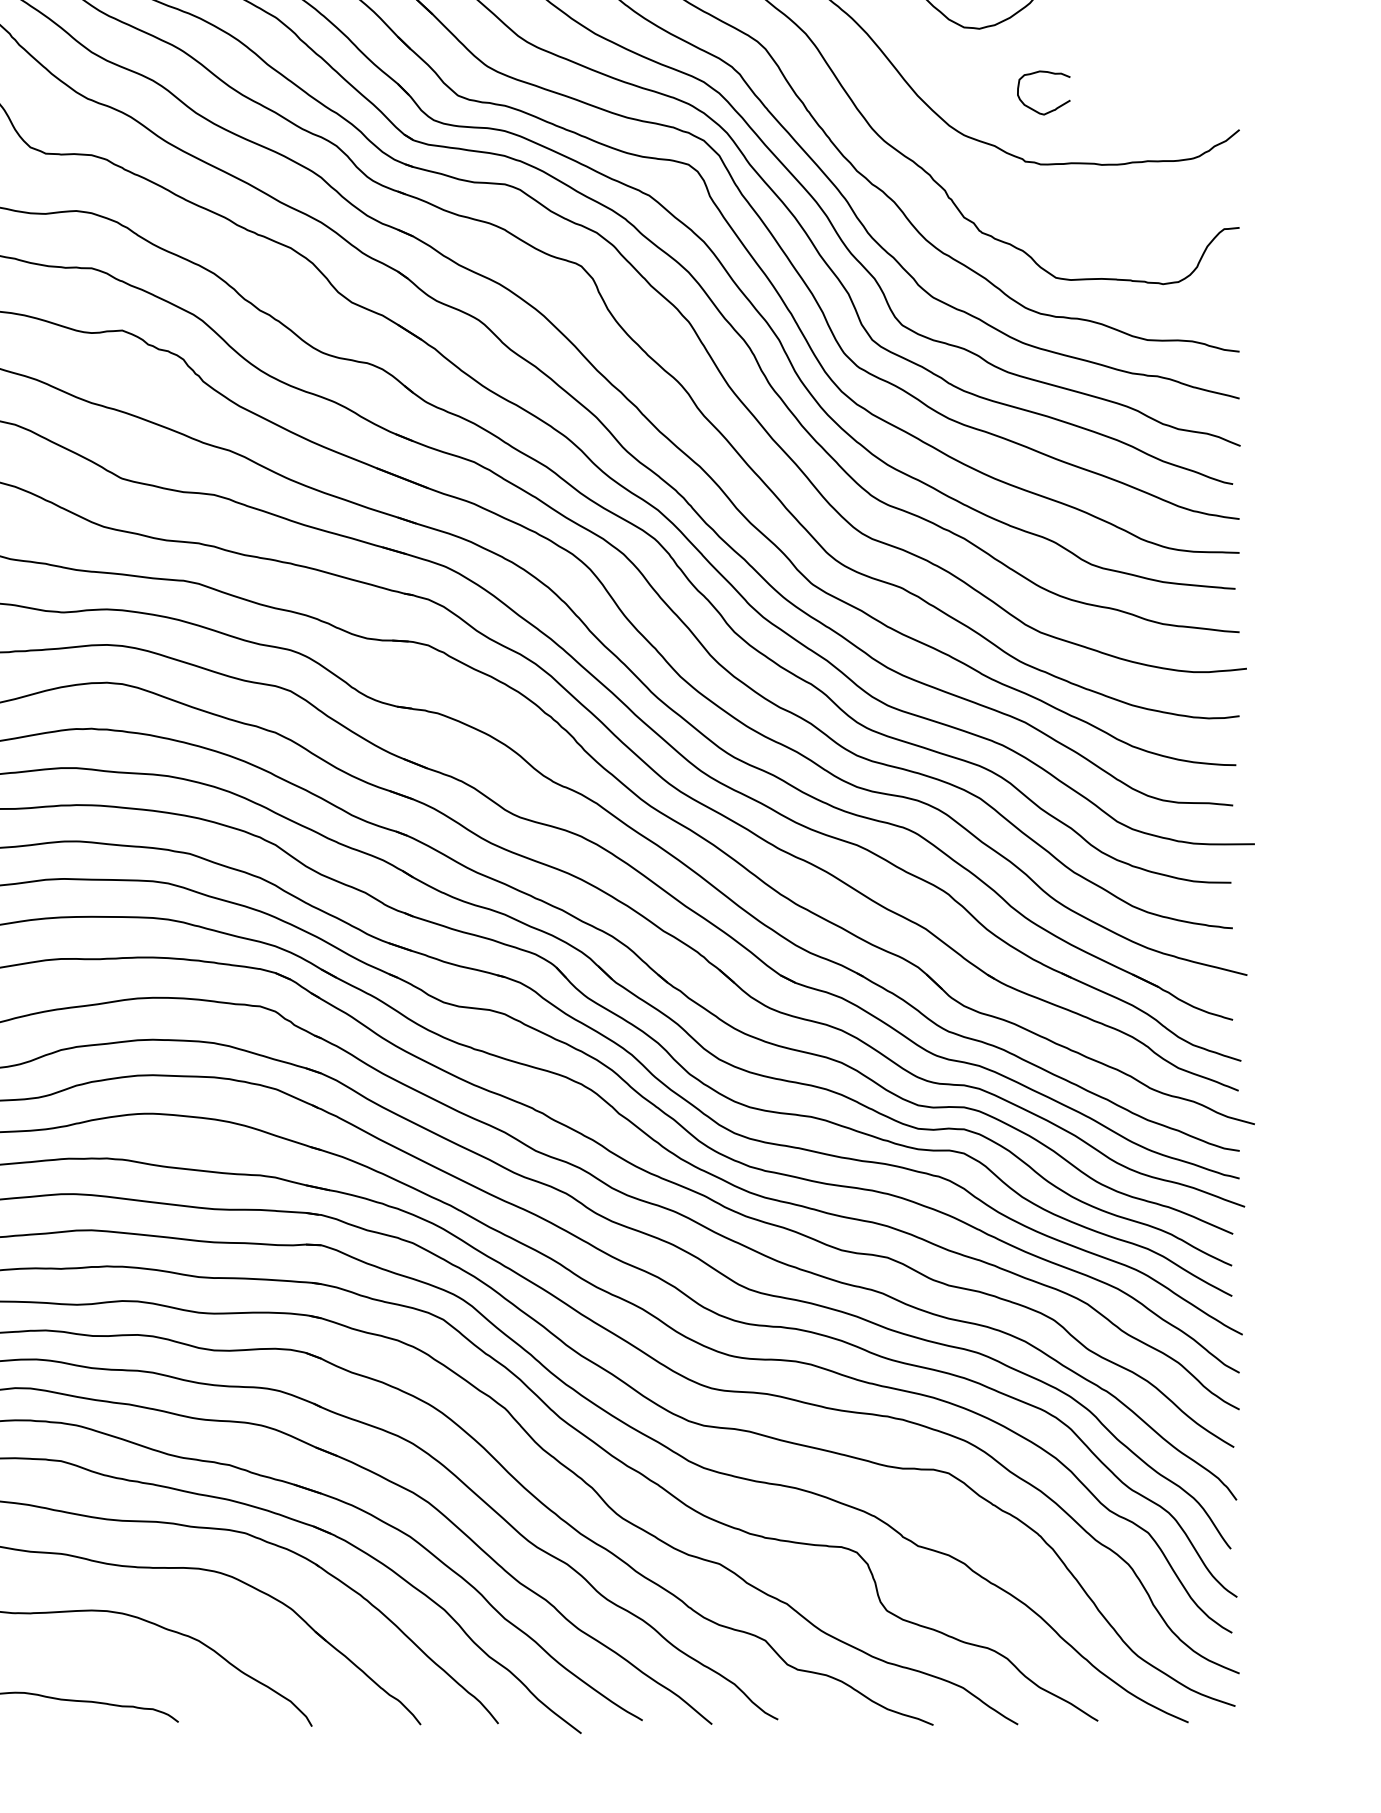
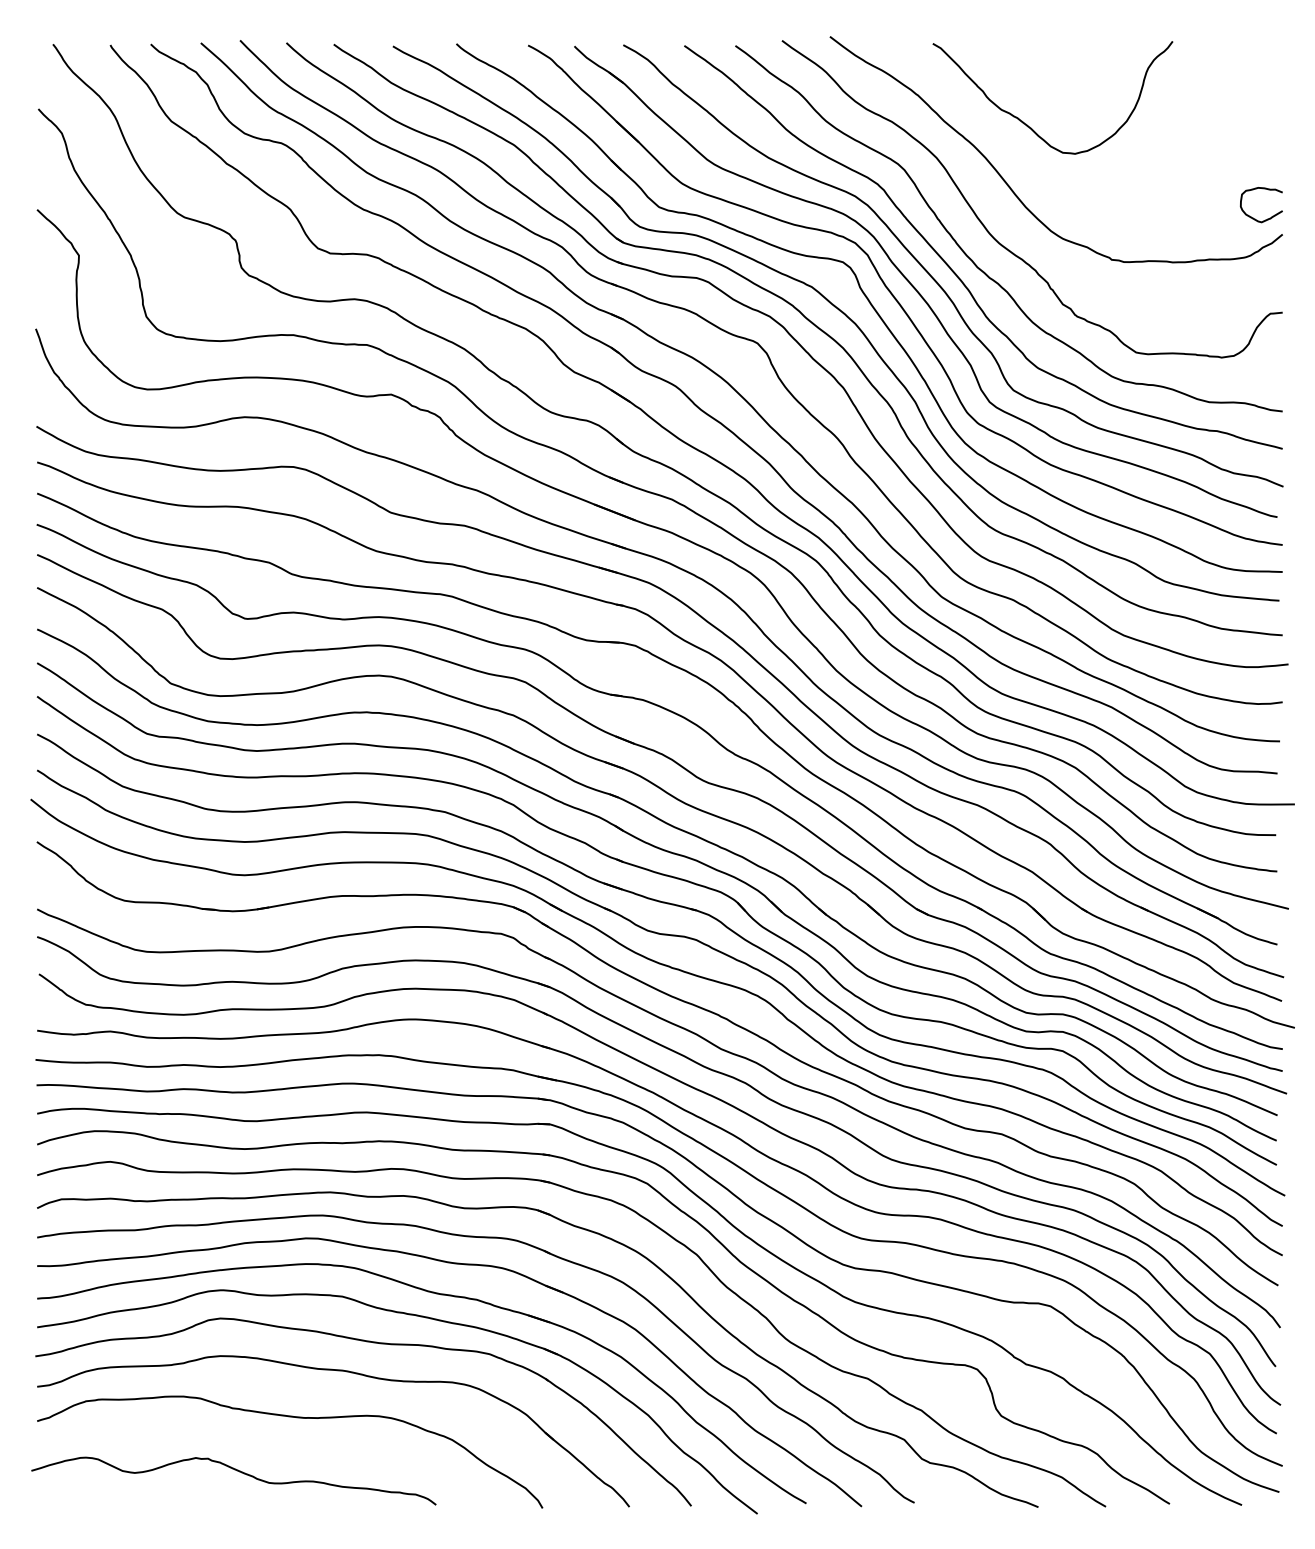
curve: (1033, 108) -> (1253, 217), moved

